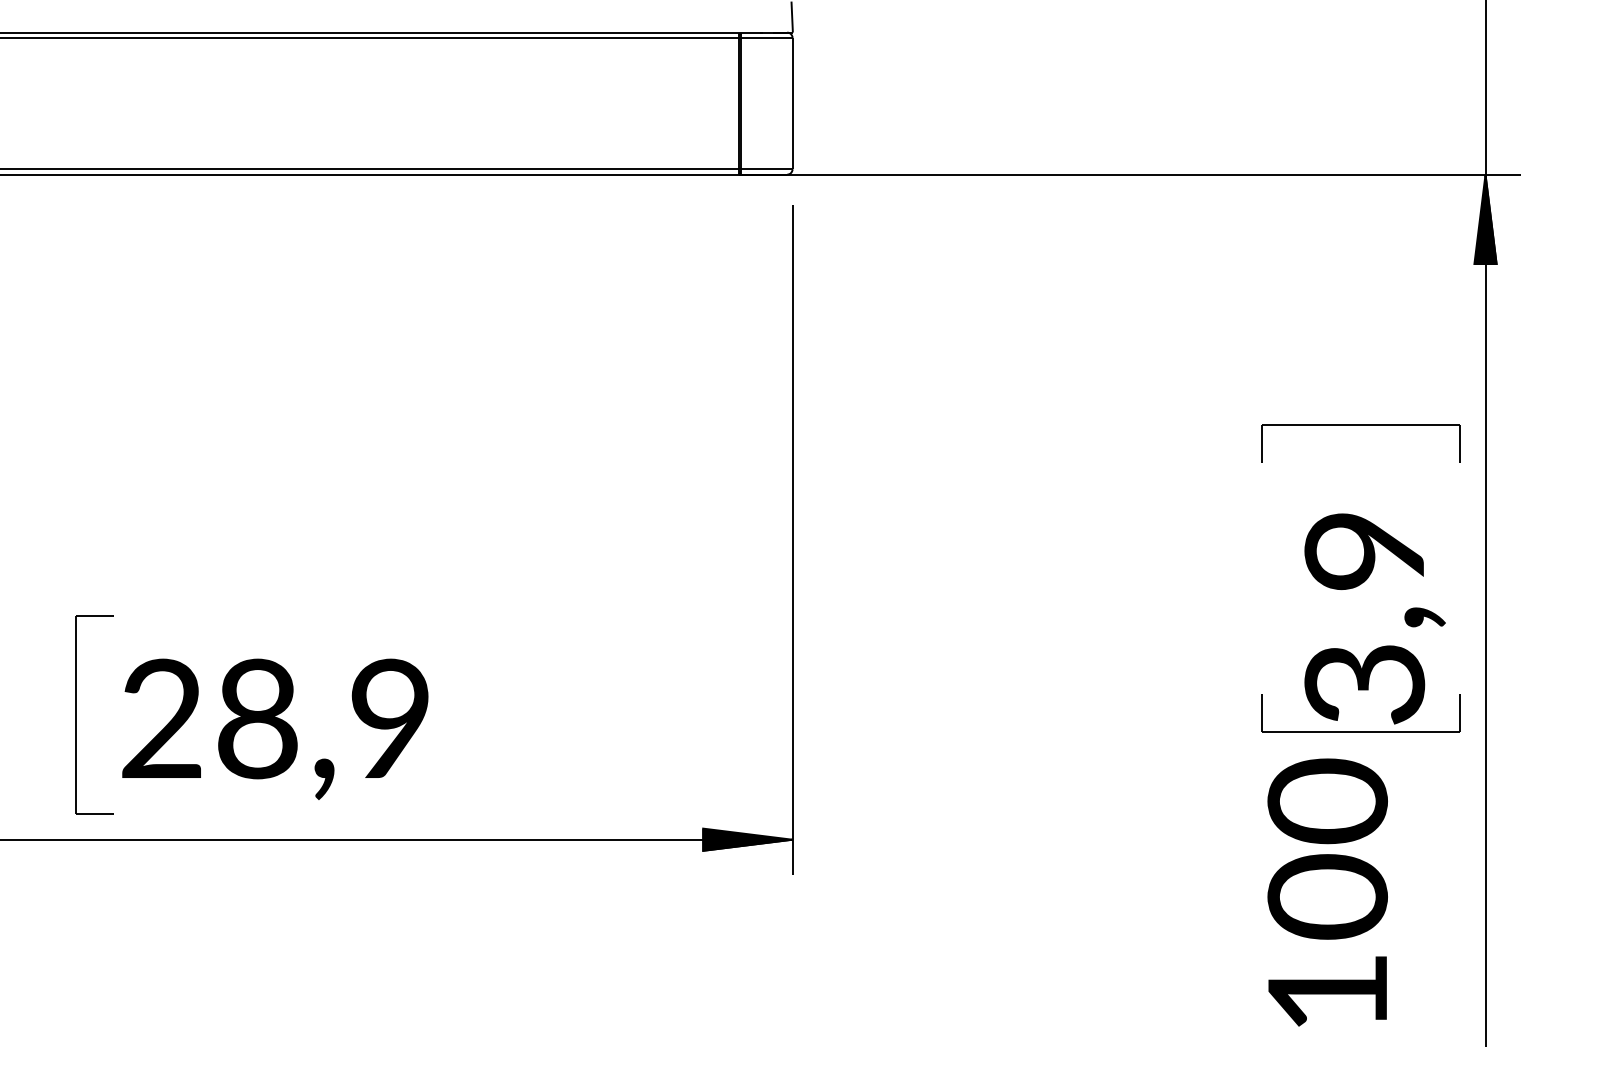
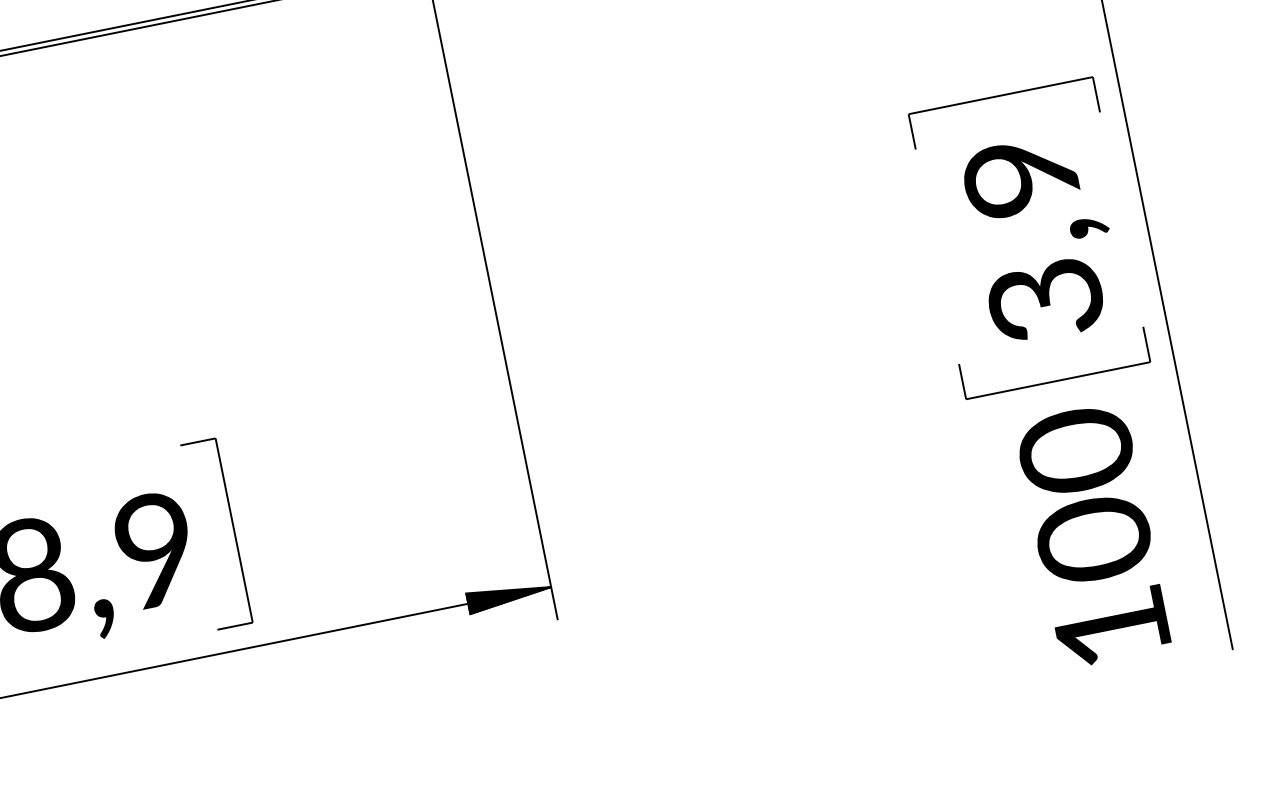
text: (1374, 618) -> (1042, 237), moved
part: (475, 714) -> (233, 530), added
text: (1327, 892) -> (1092, 535), moved

